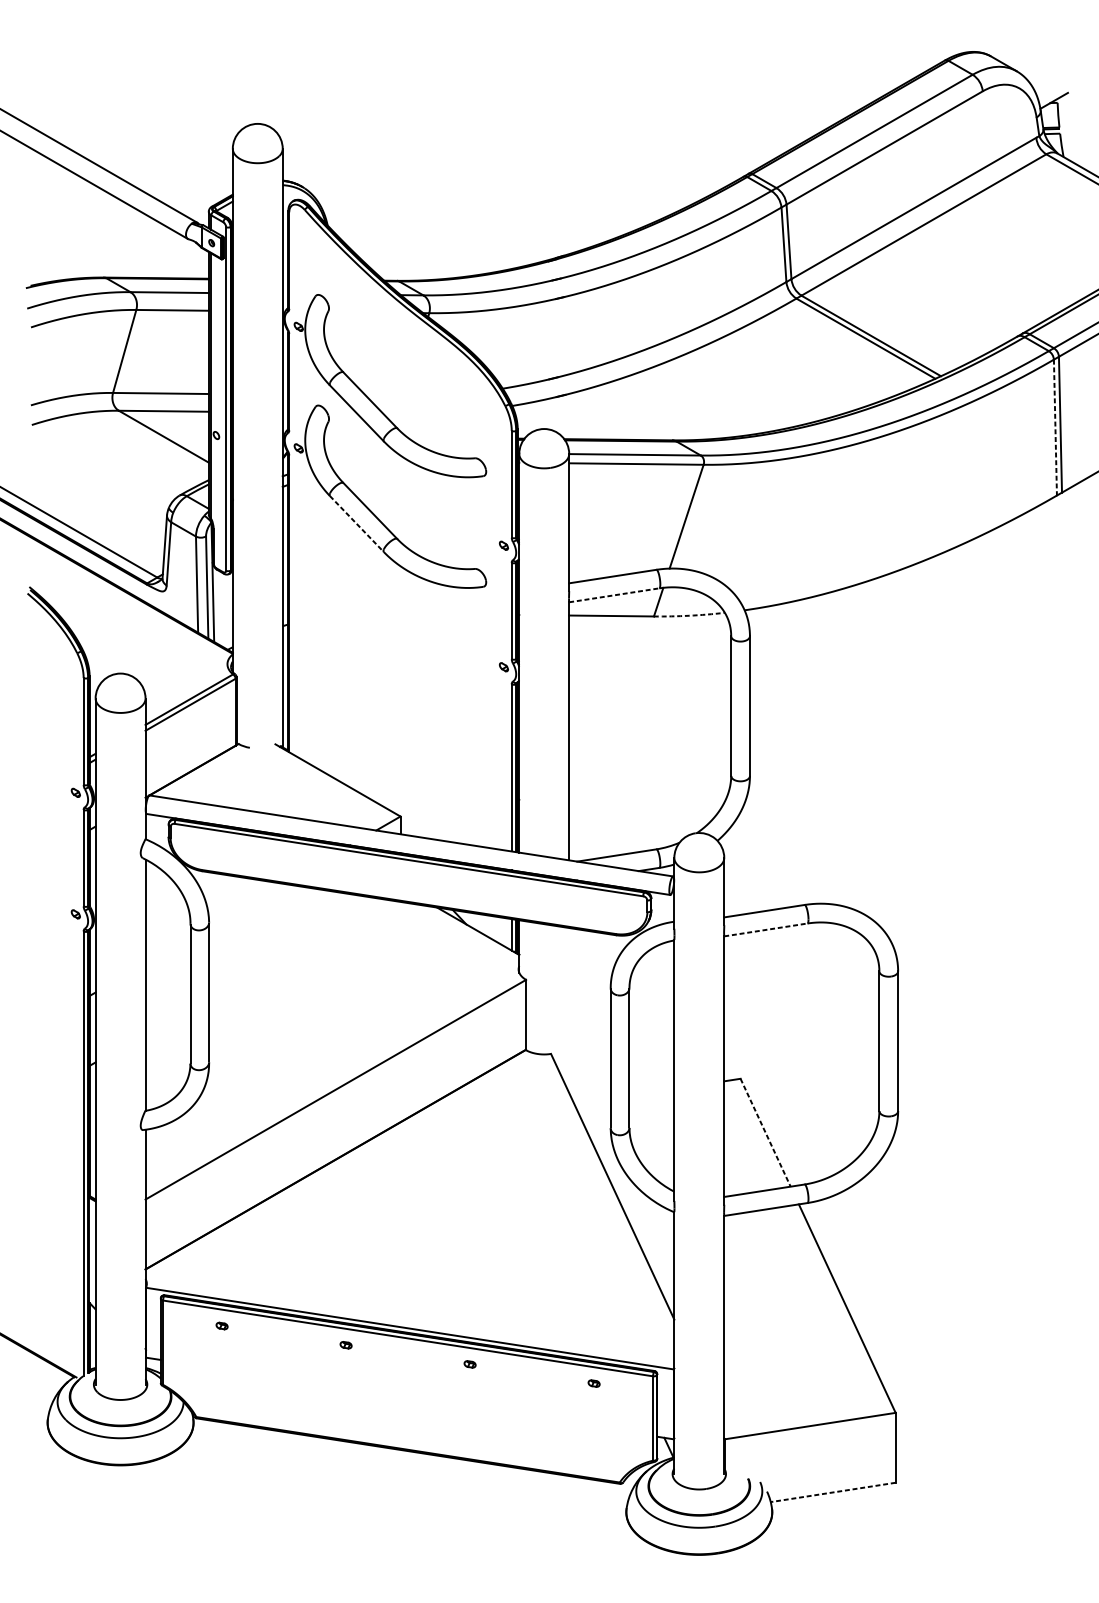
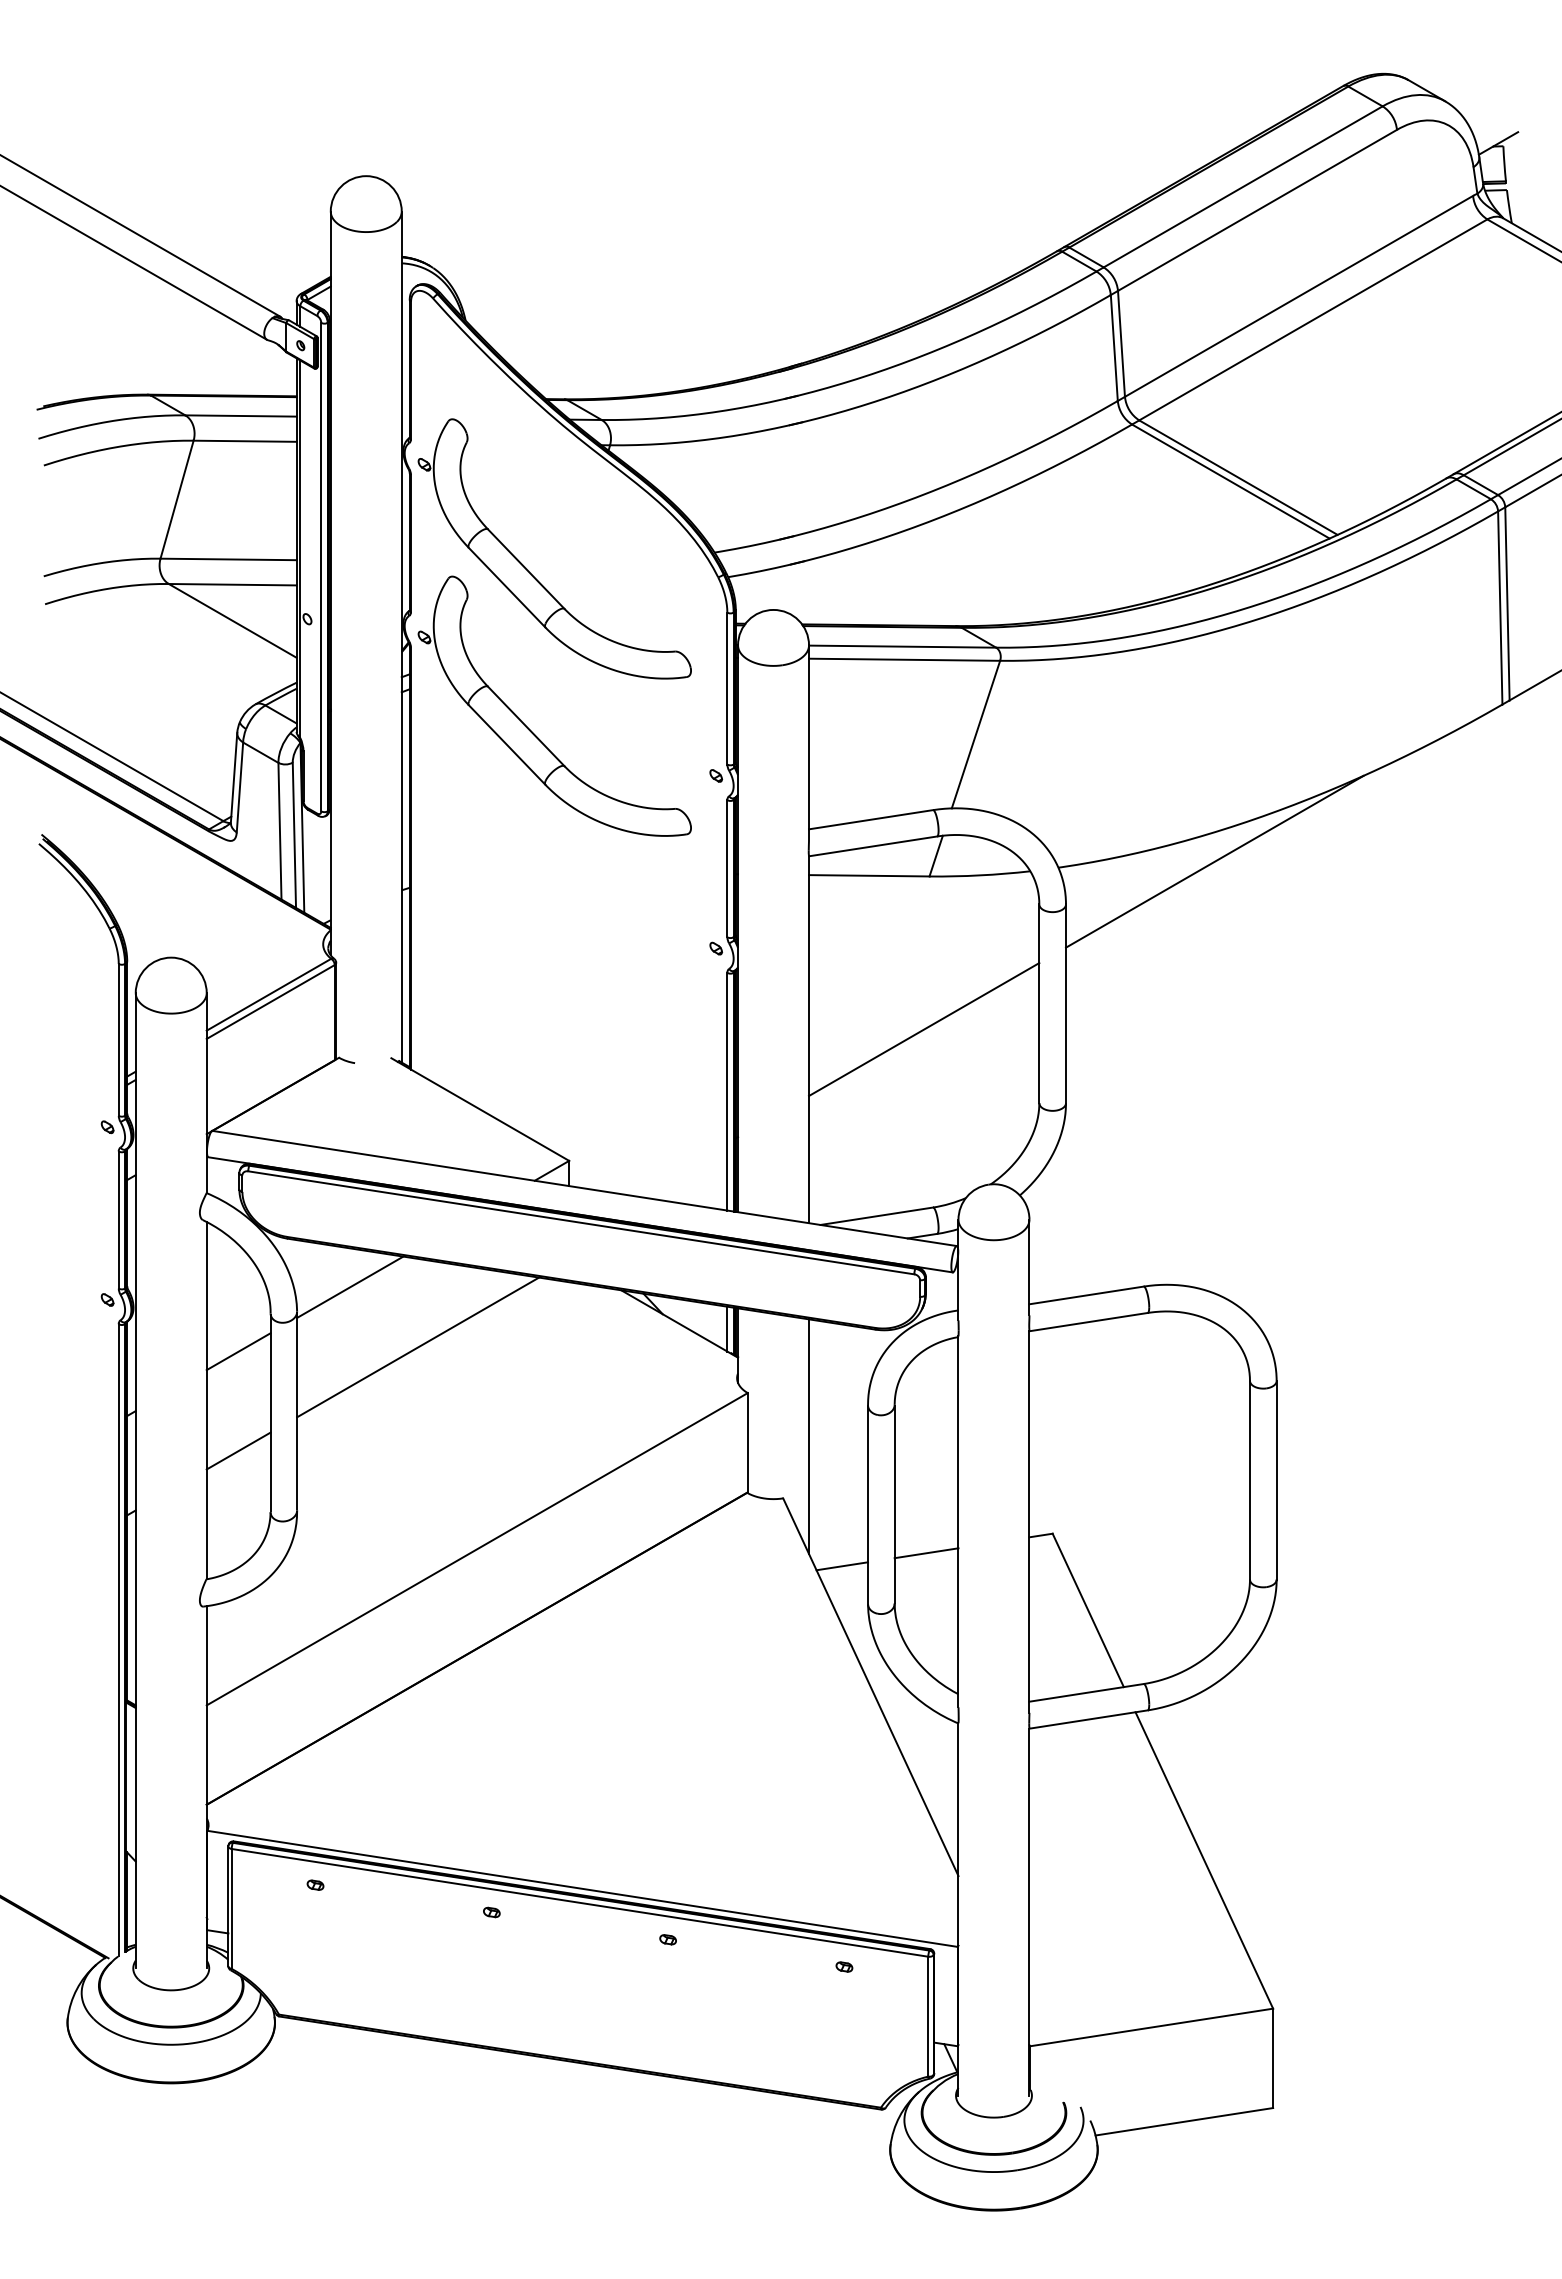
line: (1055, 427) -> (1500, 607), dashed -> solid
line: (357, 524) -> (507, 745), dashed -> solid
line: (614, 595) -> (873, 846), dashed -> solid
line: (854, 605) -> (1214, 861), added
arc: (689, 615) -> (979, 875), dashed -> solid
line: (650, 724) -> (924, 1029), added
line: (246, 904) -> (350, 1286), added
line: (765, 930) -> (1088, 1322), dashed -> solid
line: (294, 947) -> (418, 1347), added
line: (167, 950) -> (238, 1351), added
line: (569, 1010) -> (809, 1436), added
line: (167, 1020) -> (238, 1450), added
line: (651, 1092) -> (926, 1553), added
line: (592, 1101) -> (842, 1566), added
line: (765, 1132) -> (1088, 1610), dashed -> solid
line: (833, 1492) -> (1184, 2121), dashed -> solid

